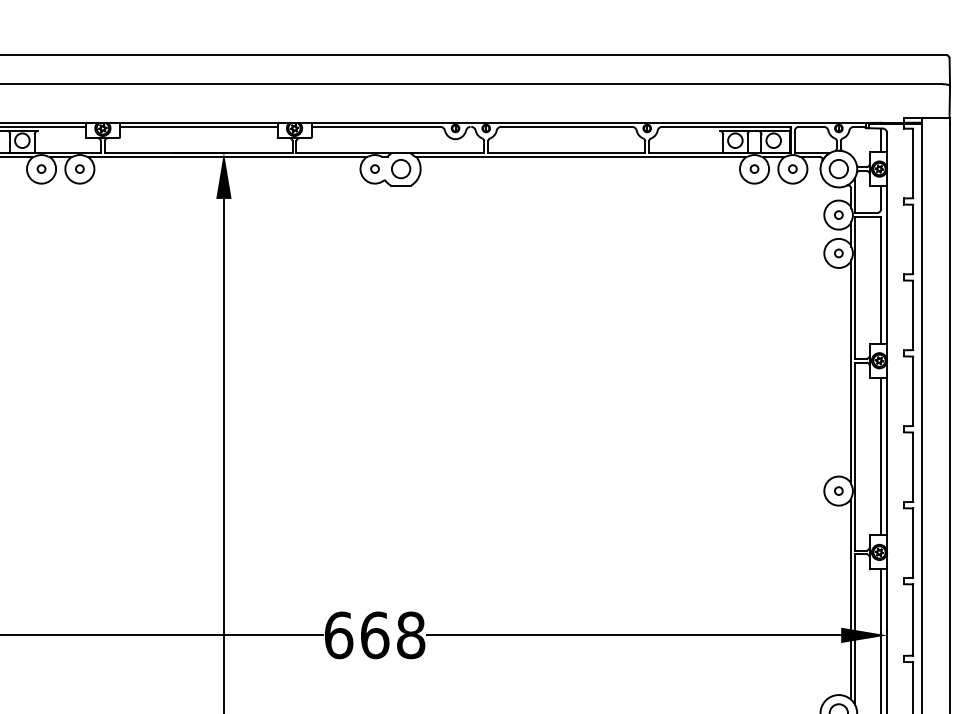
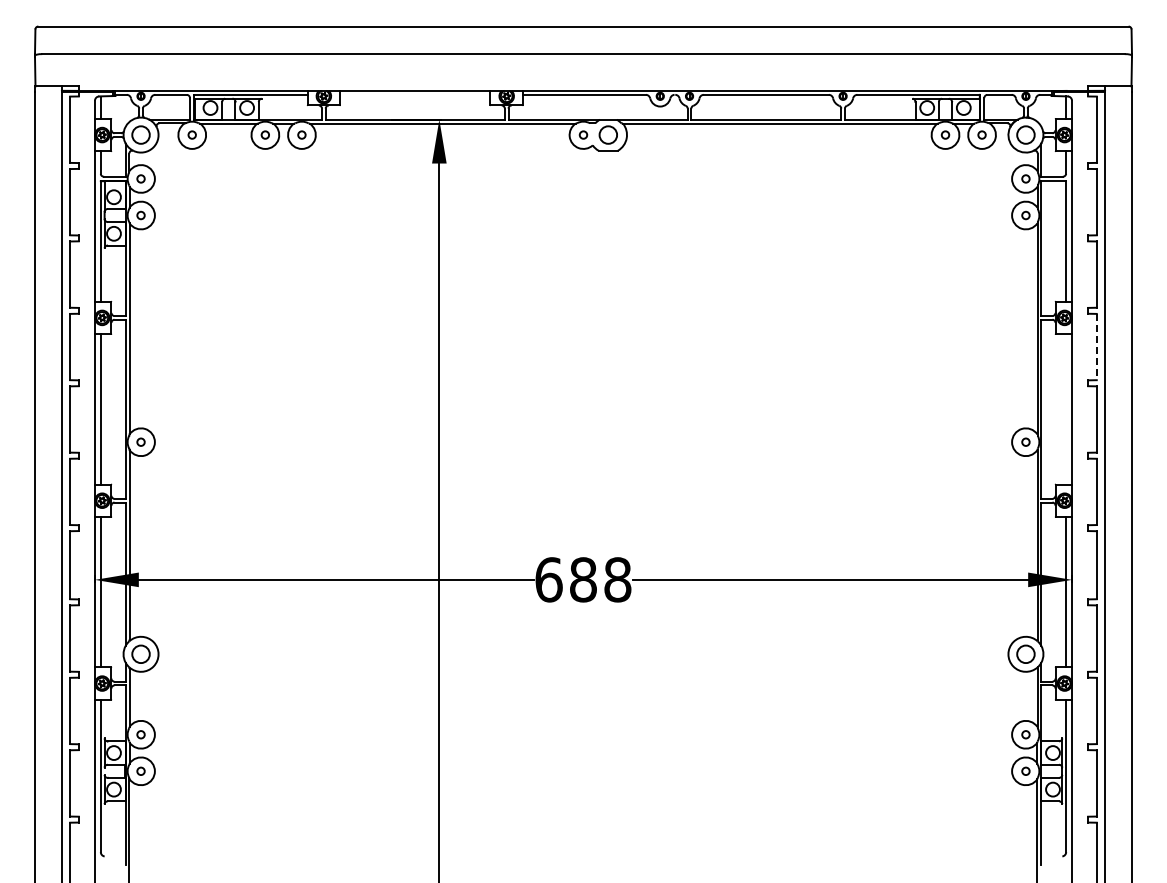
line: (198, 126) -> (415, 94), removed
line: (912, 391) -> (1096, 347), solid -> dashed
line: (881, 456) -> (1066, 409), removed
text: (375, 634) -> (583, 579), 668 -> 688

